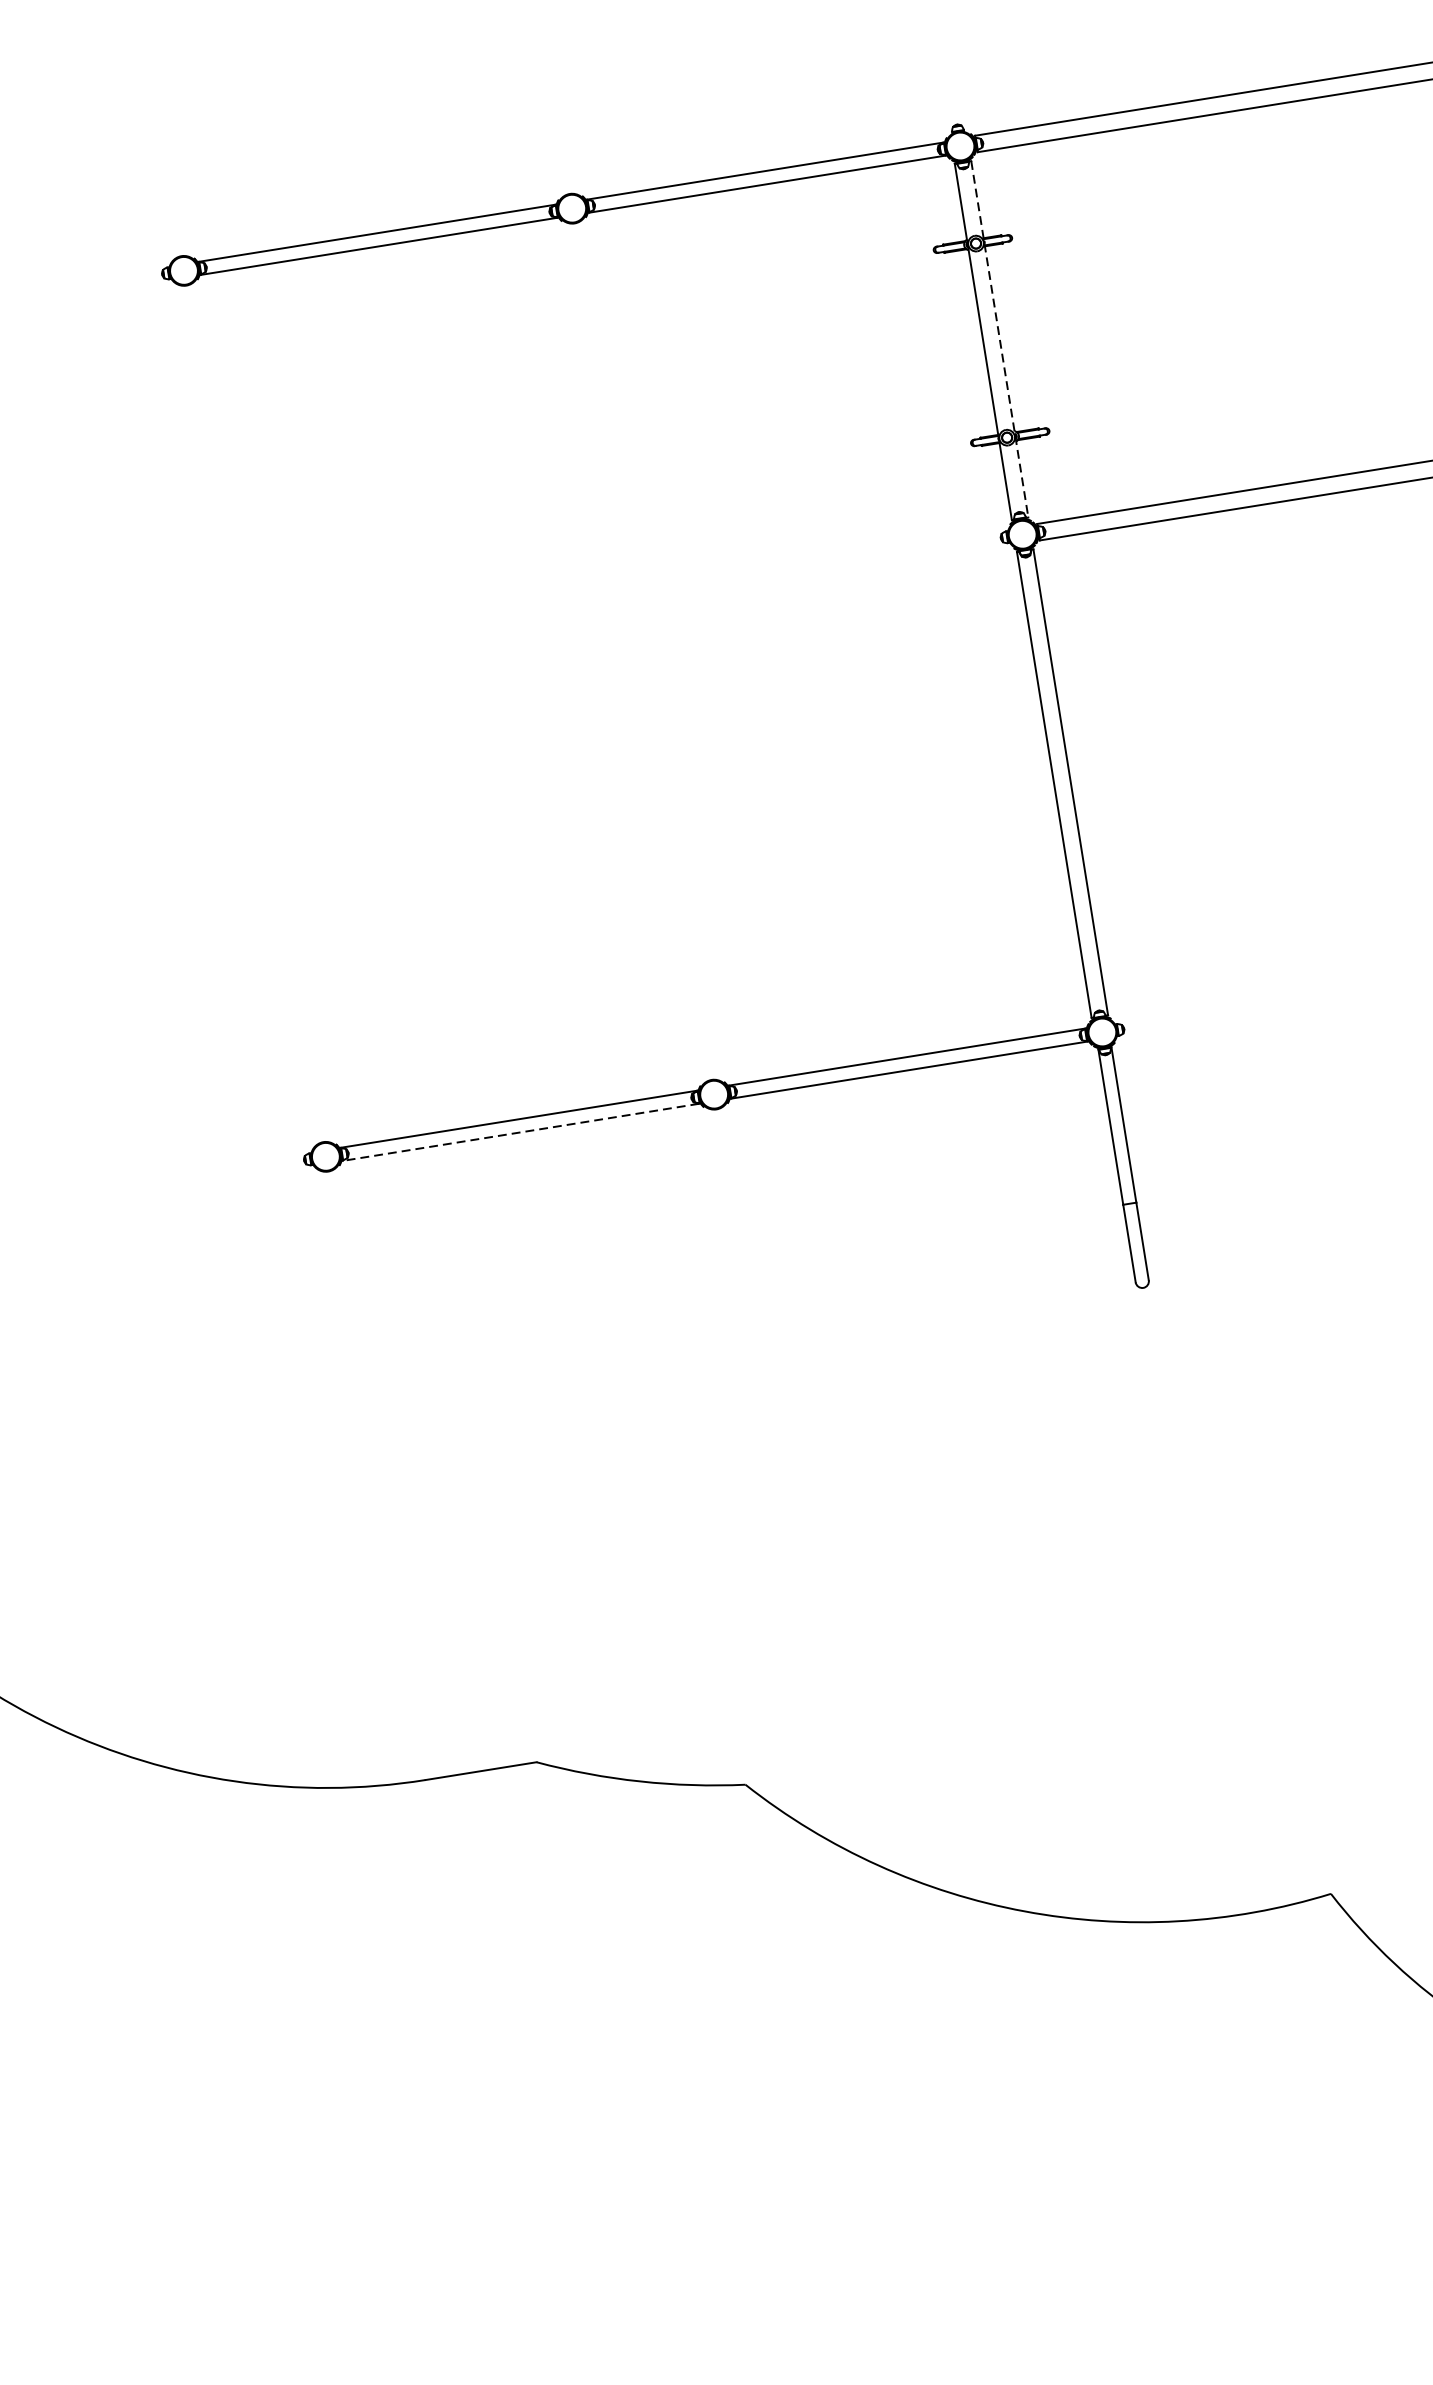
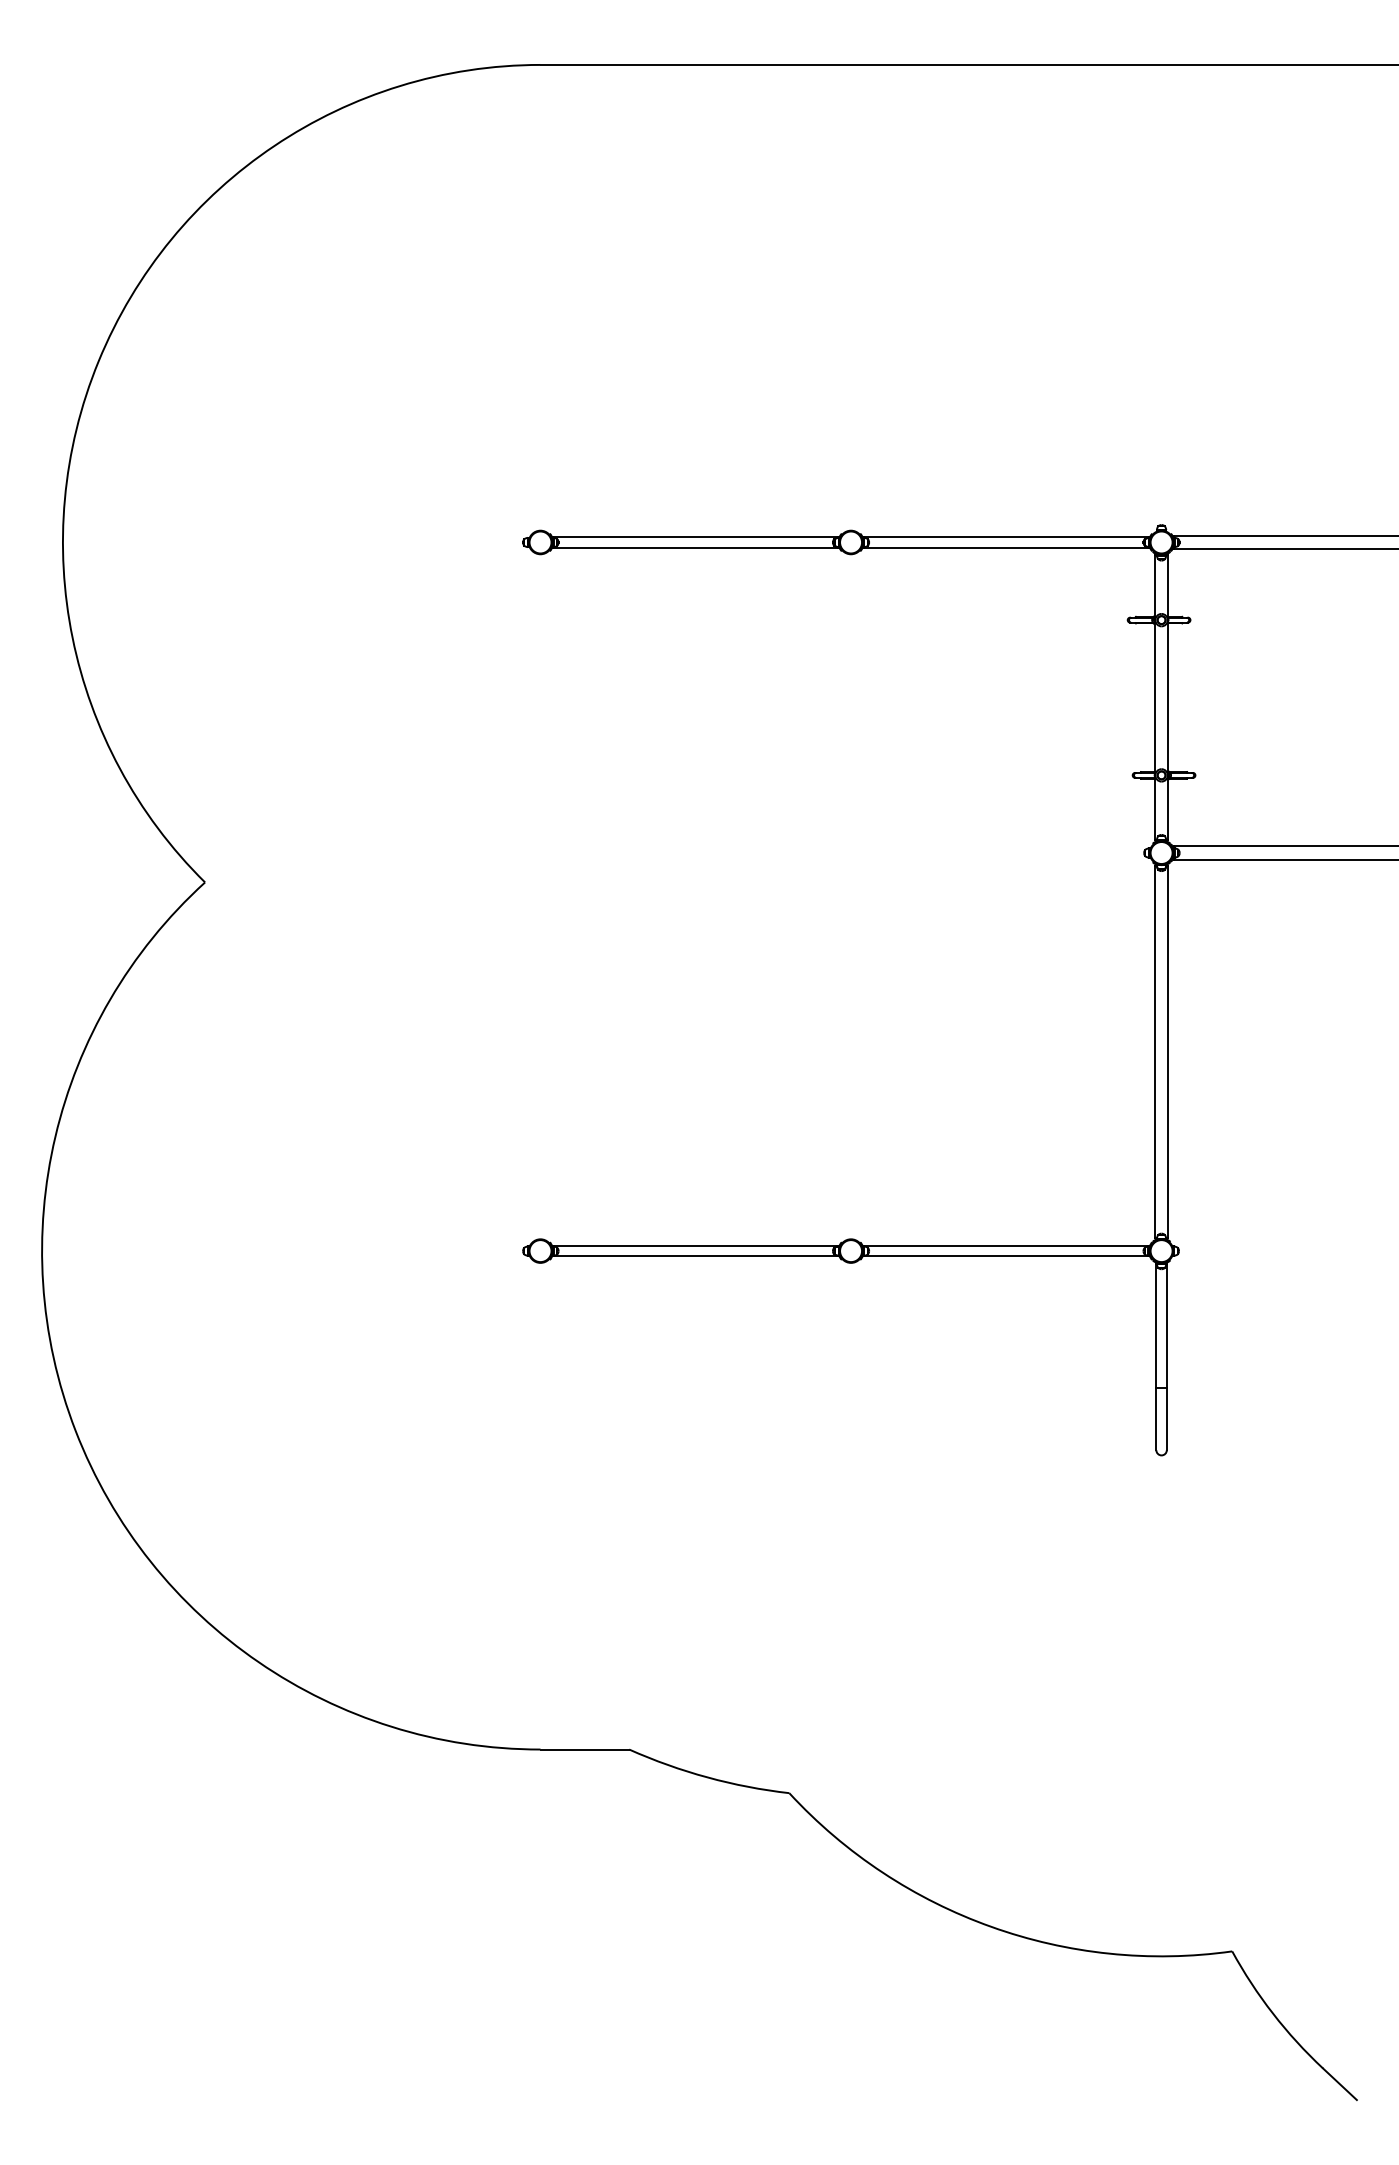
line: (1000, 338) -> (1168, 697), dashed -> solid
line: (520, 1132) -> (695, 1256), dashed -> solid

